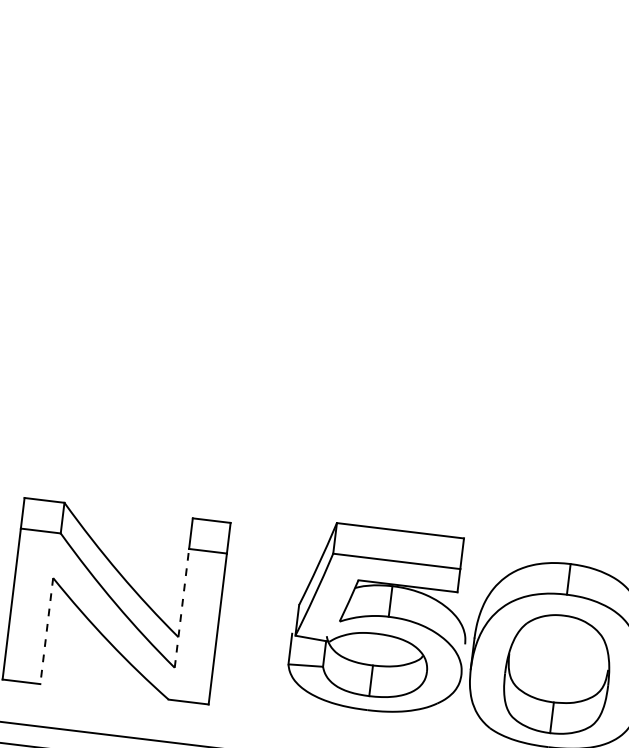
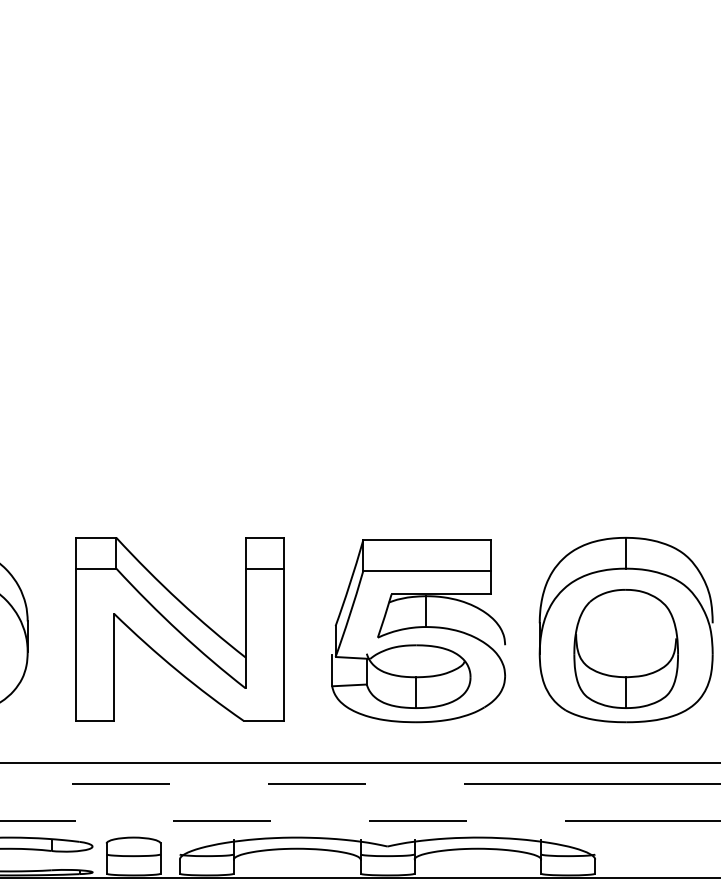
line: (181, 608) -> (245, 628), dashed -> solid
part: (380, 620) -> (418, 631), moved
line: (47, 631) -> (114, 667), dashed -> solid

